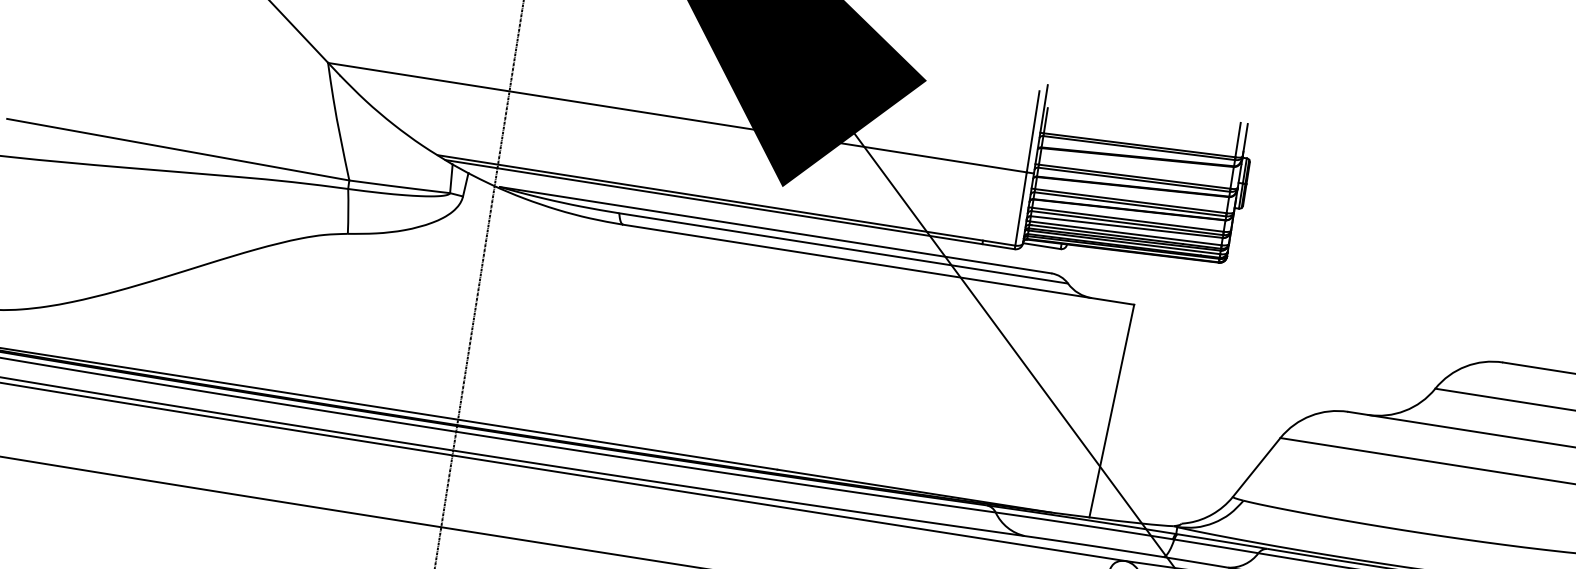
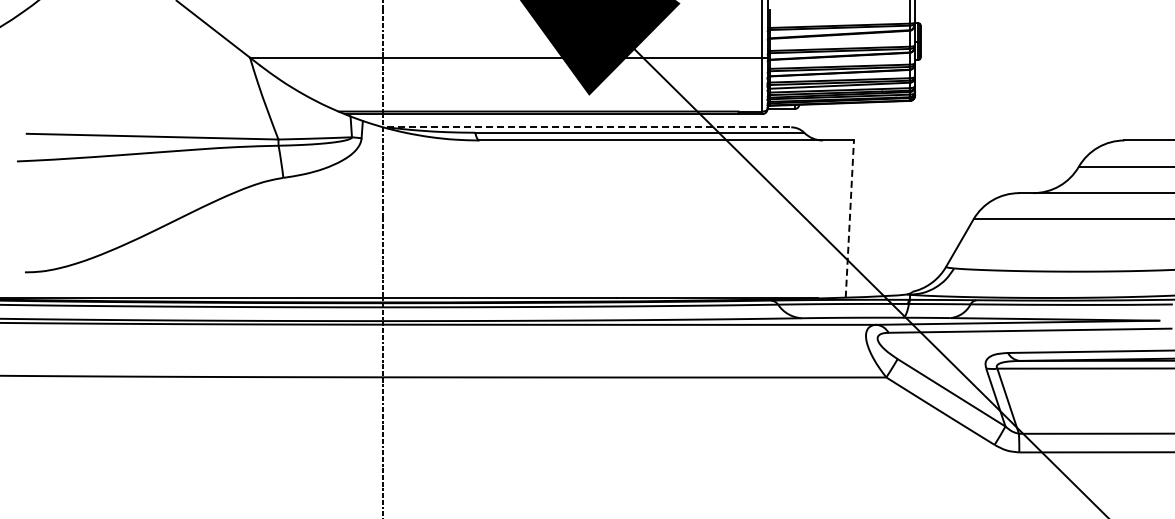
line: (776, 230) -> (589, 127), solid -> dashed
line: (1111, 411) -> (849, 219), solid -> dashed

